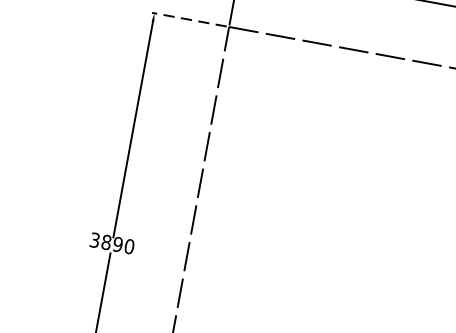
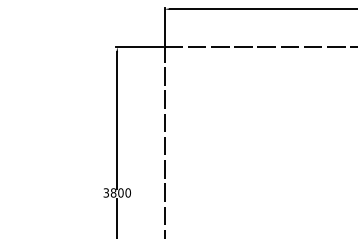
line: (189, 20) -> (139, 47), dashed -> solid
text: (117, 243) -> (120, 192), 3890 -> 3800

